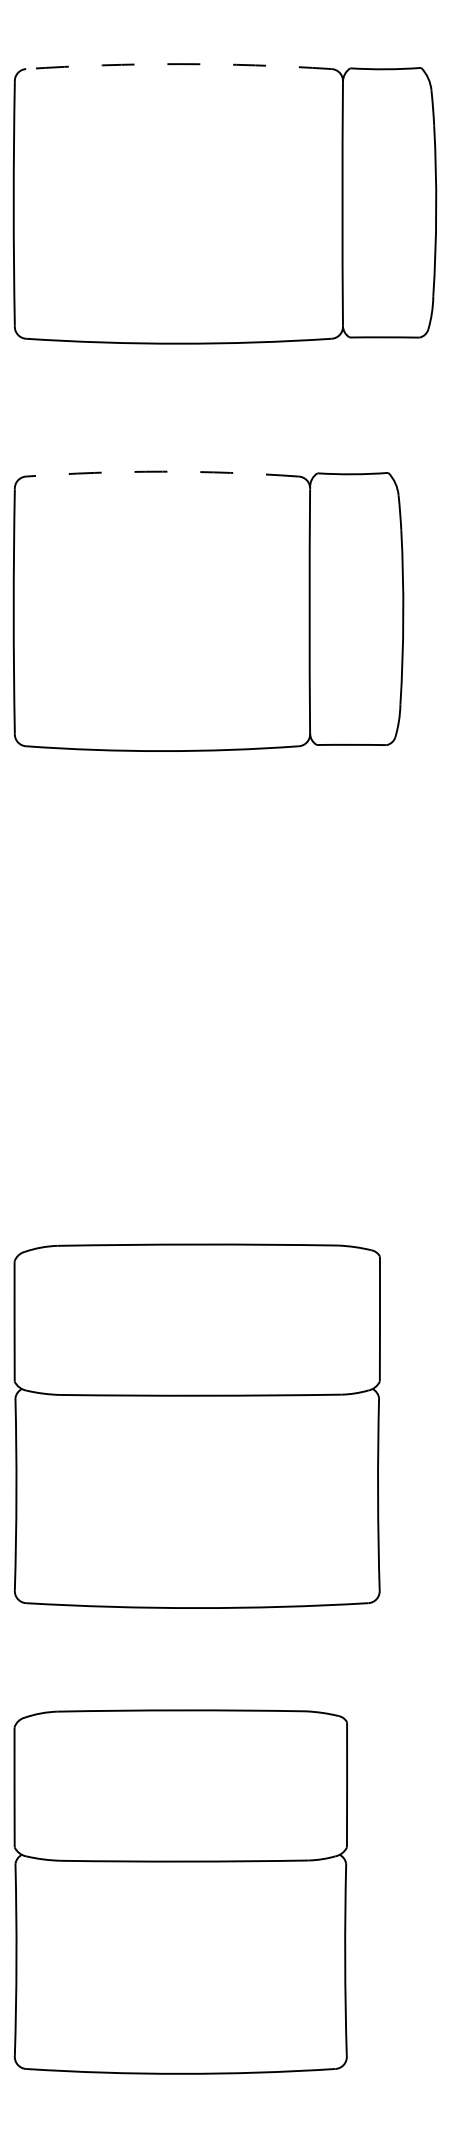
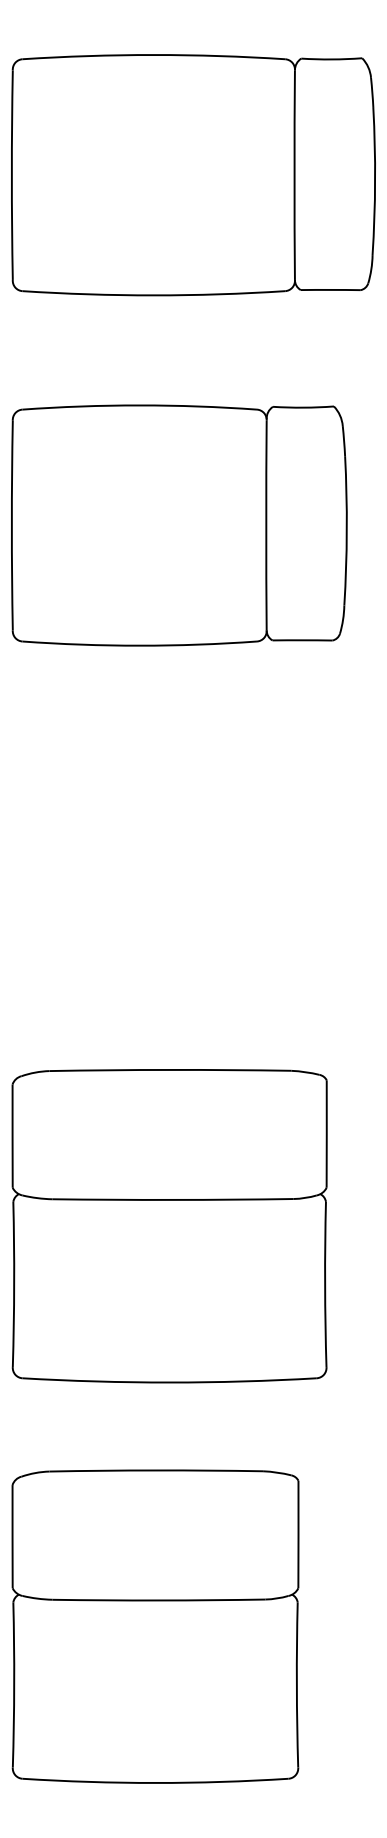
arc: (178, 64) -> (153, 55), dashed -> solid
arc: (162, 471) -> (139, 405), dashed -> solid

